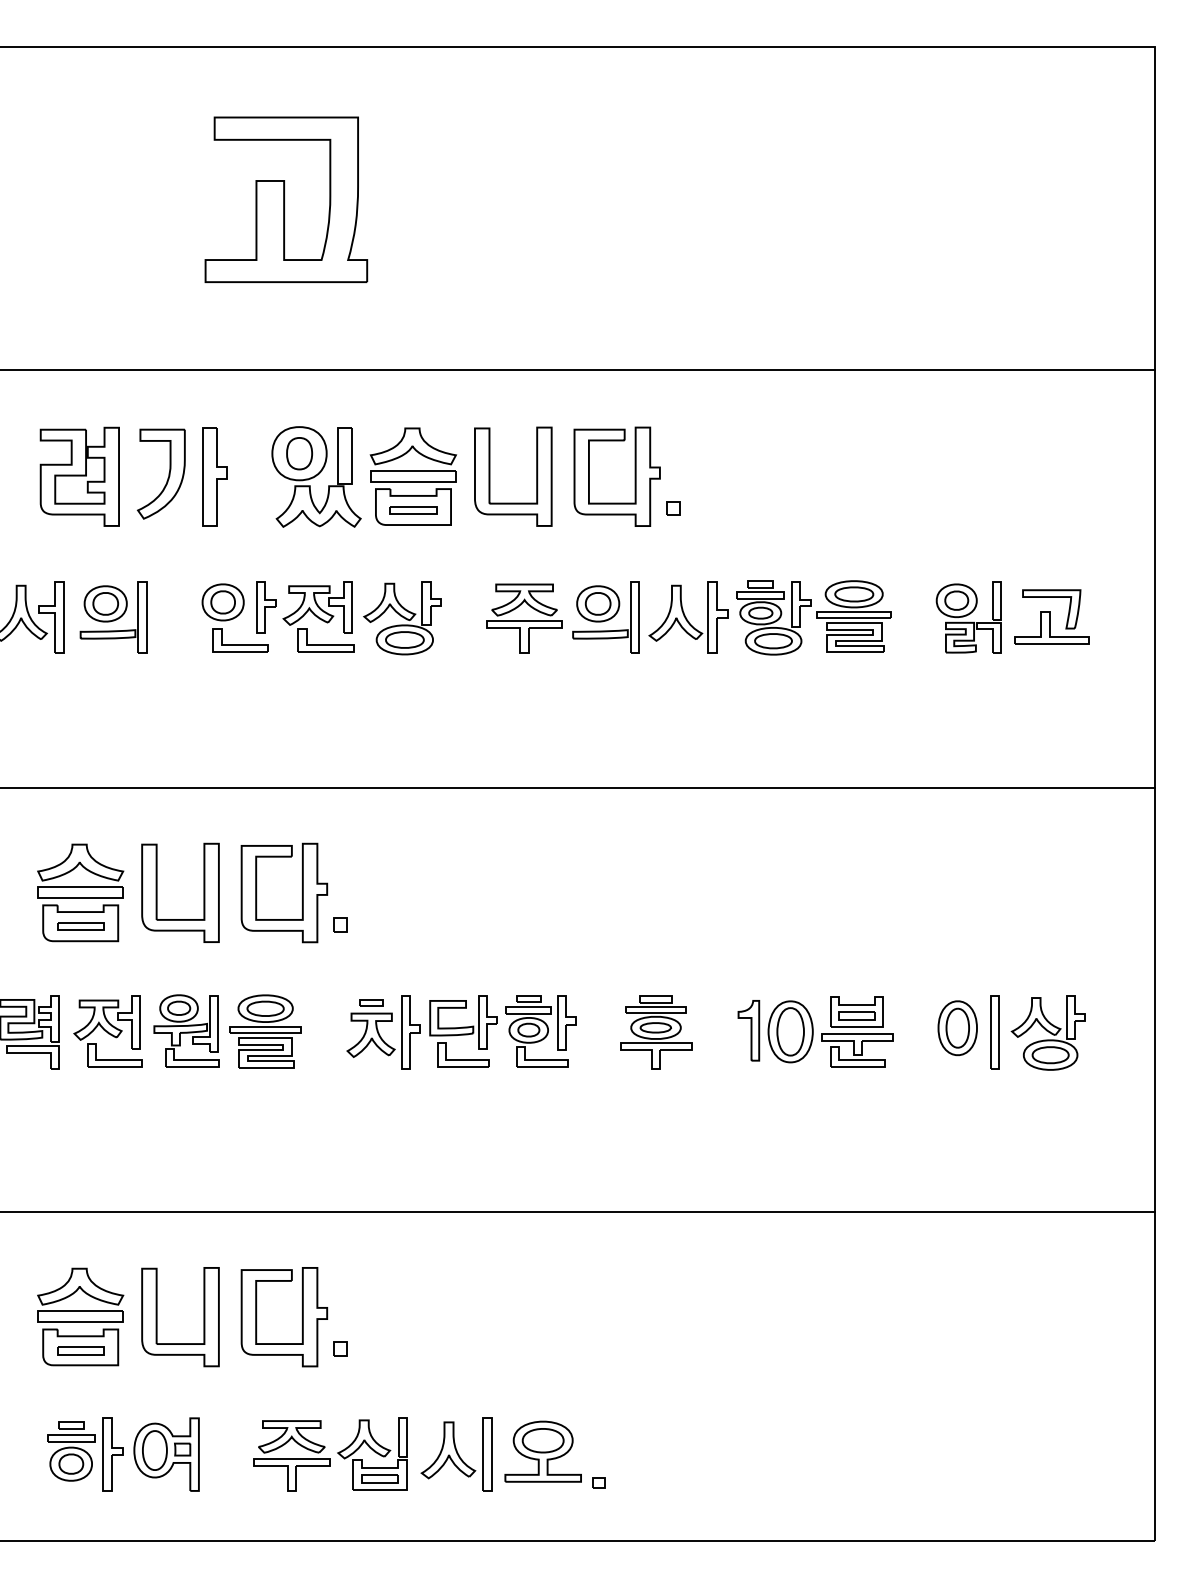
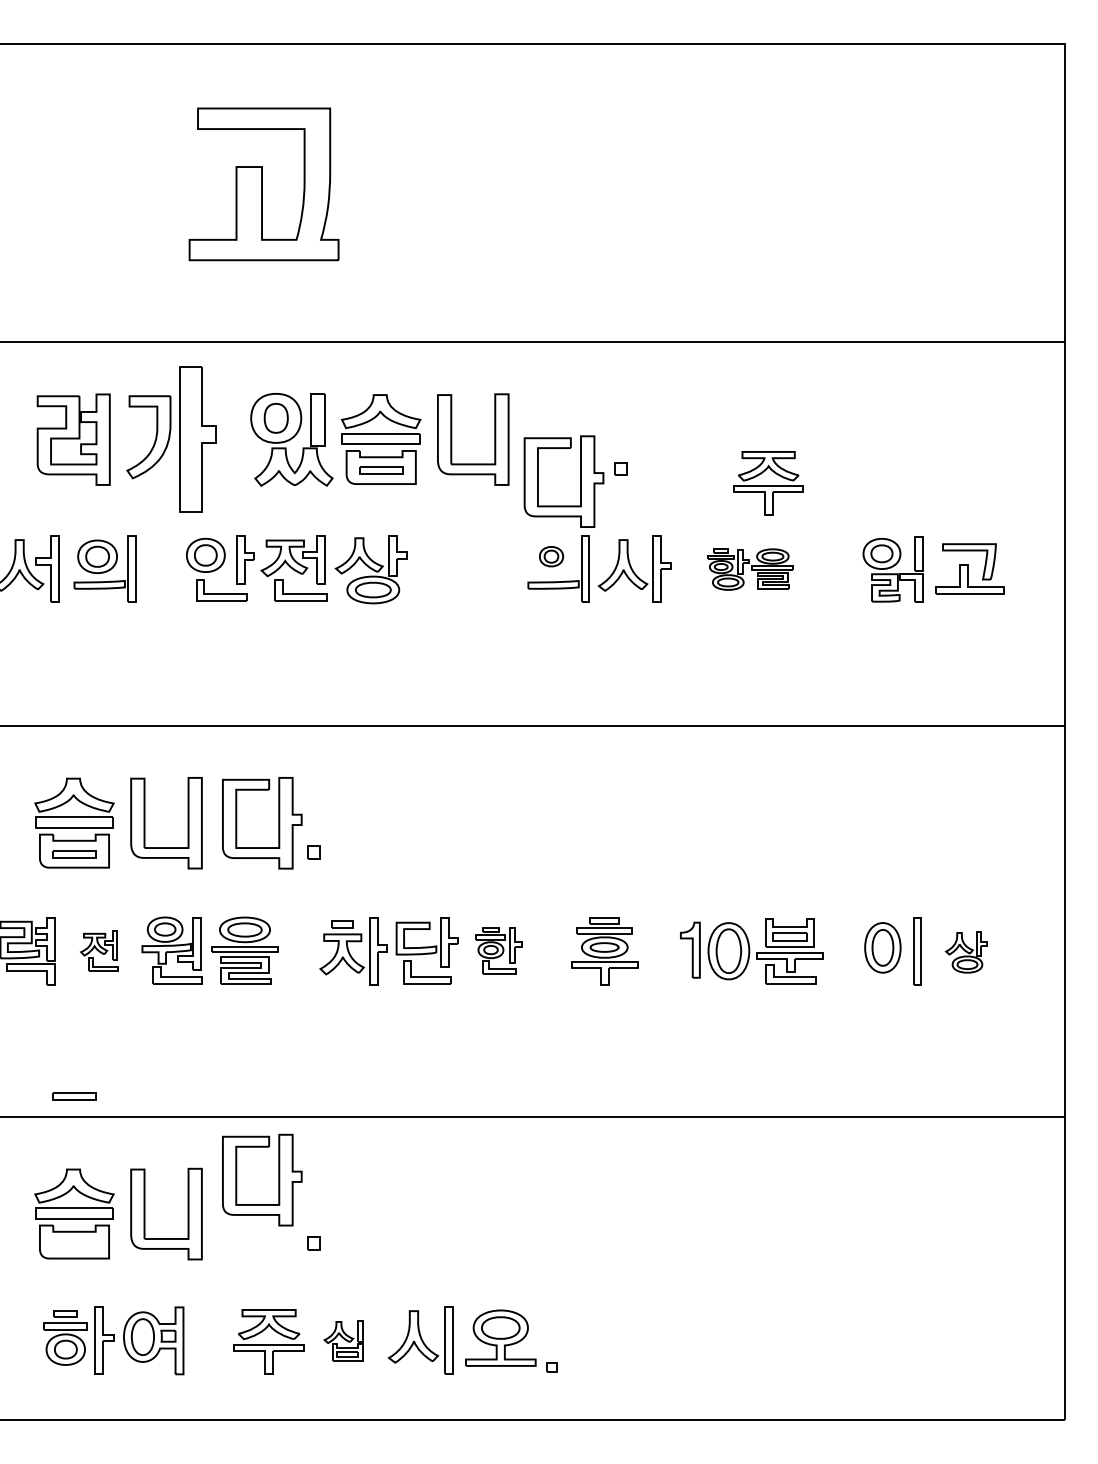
part: (215, 476) -> (198, 439), size x1.6
part: (635, 476) -> (580, 481), moved
part: (598, 603) -> (551, 556), size x0.6
part: (814, 617) -> (750, 569), size x0.6
part: (524, 618) -> (768, 483), moved
part: (107, 1031) -> (99, 950), size x0.6
part: (540, 1031) -> (498, 950), size x0.7
part: (1047, 1033) -> (965, 952), size x0.6
part: (302, 1316) -> (278, 1179), moved
part: (80, 1351) -> (74, 1096), moved
part: (372, 1454) -> (343, 1340), size x0.6

